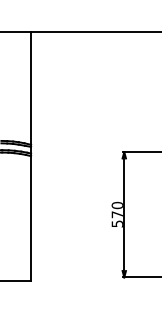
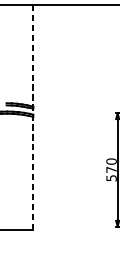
line: (31, 156) -> (33, 117), solid -> dashed

